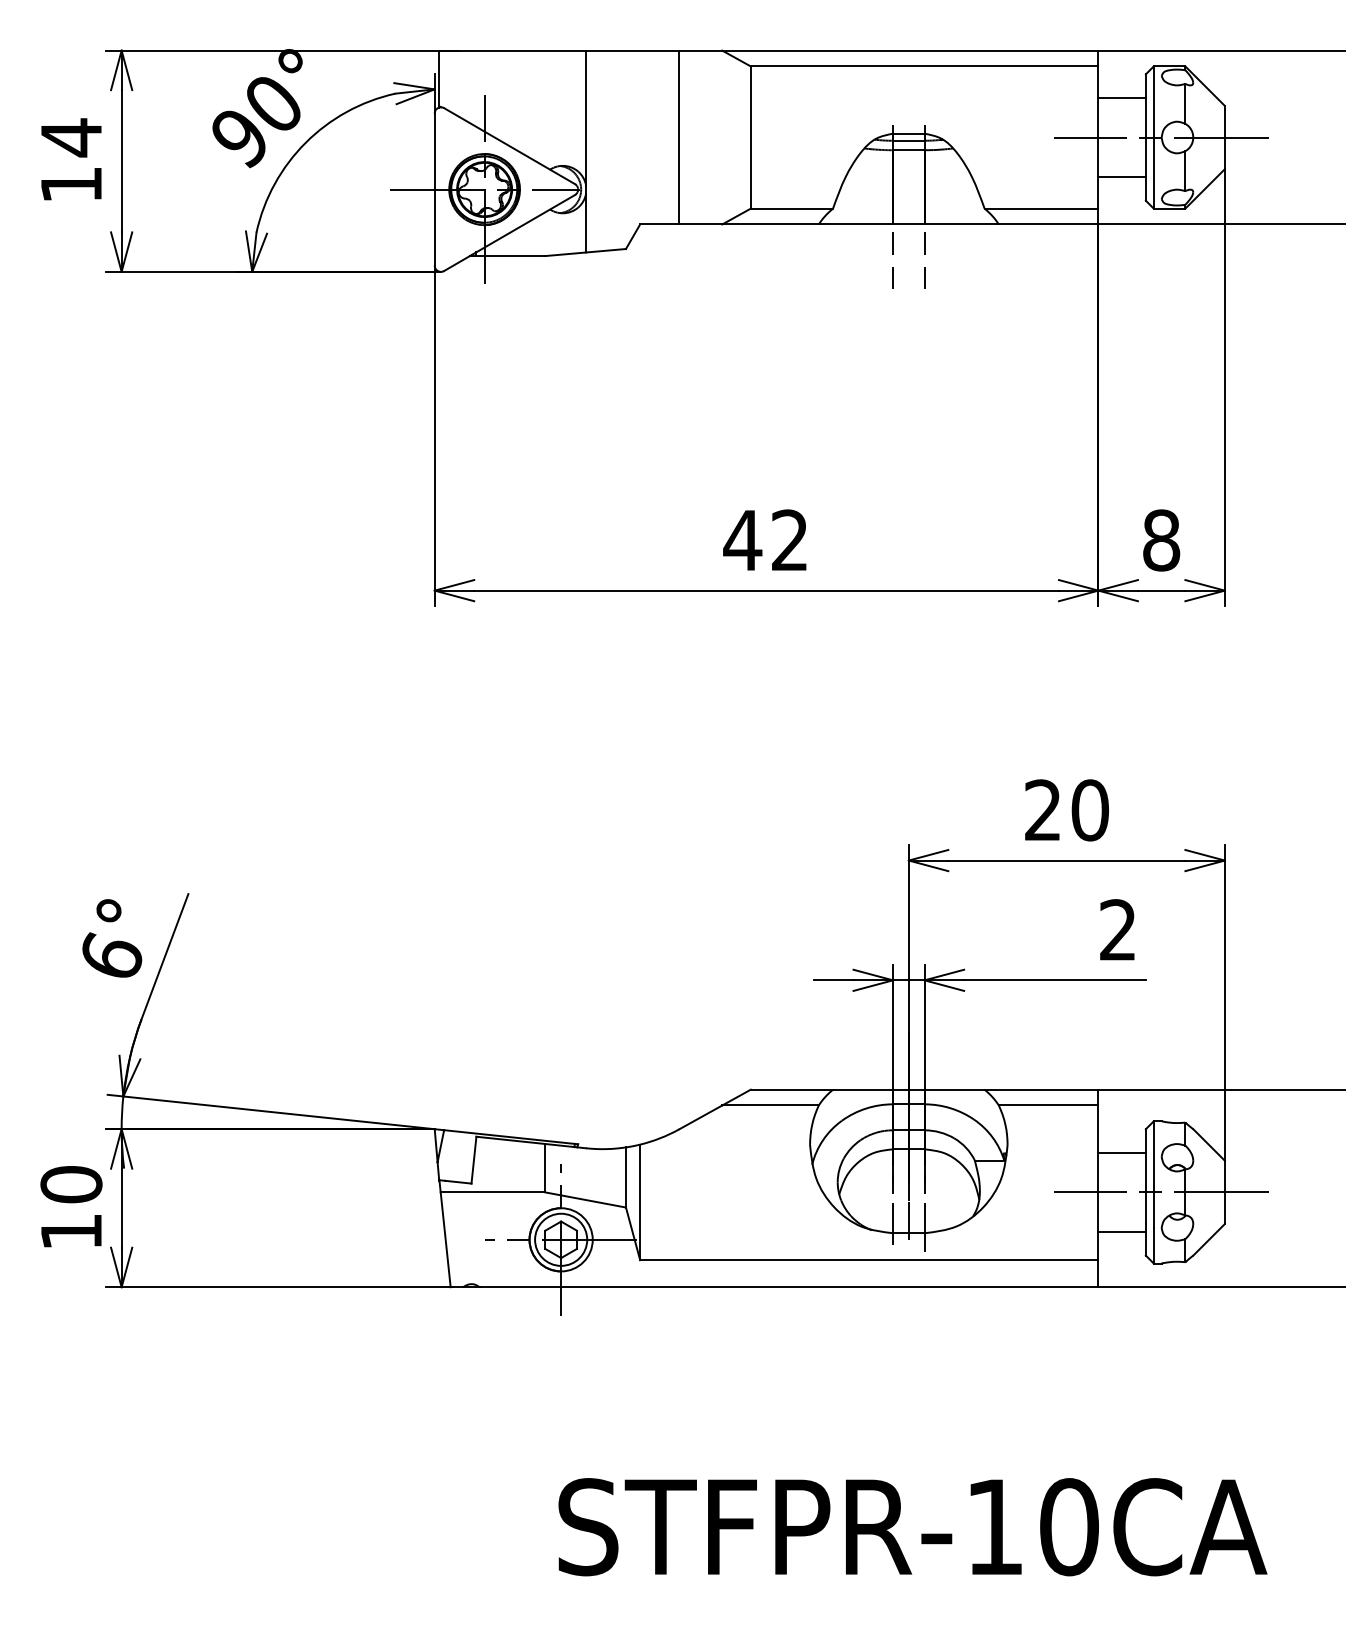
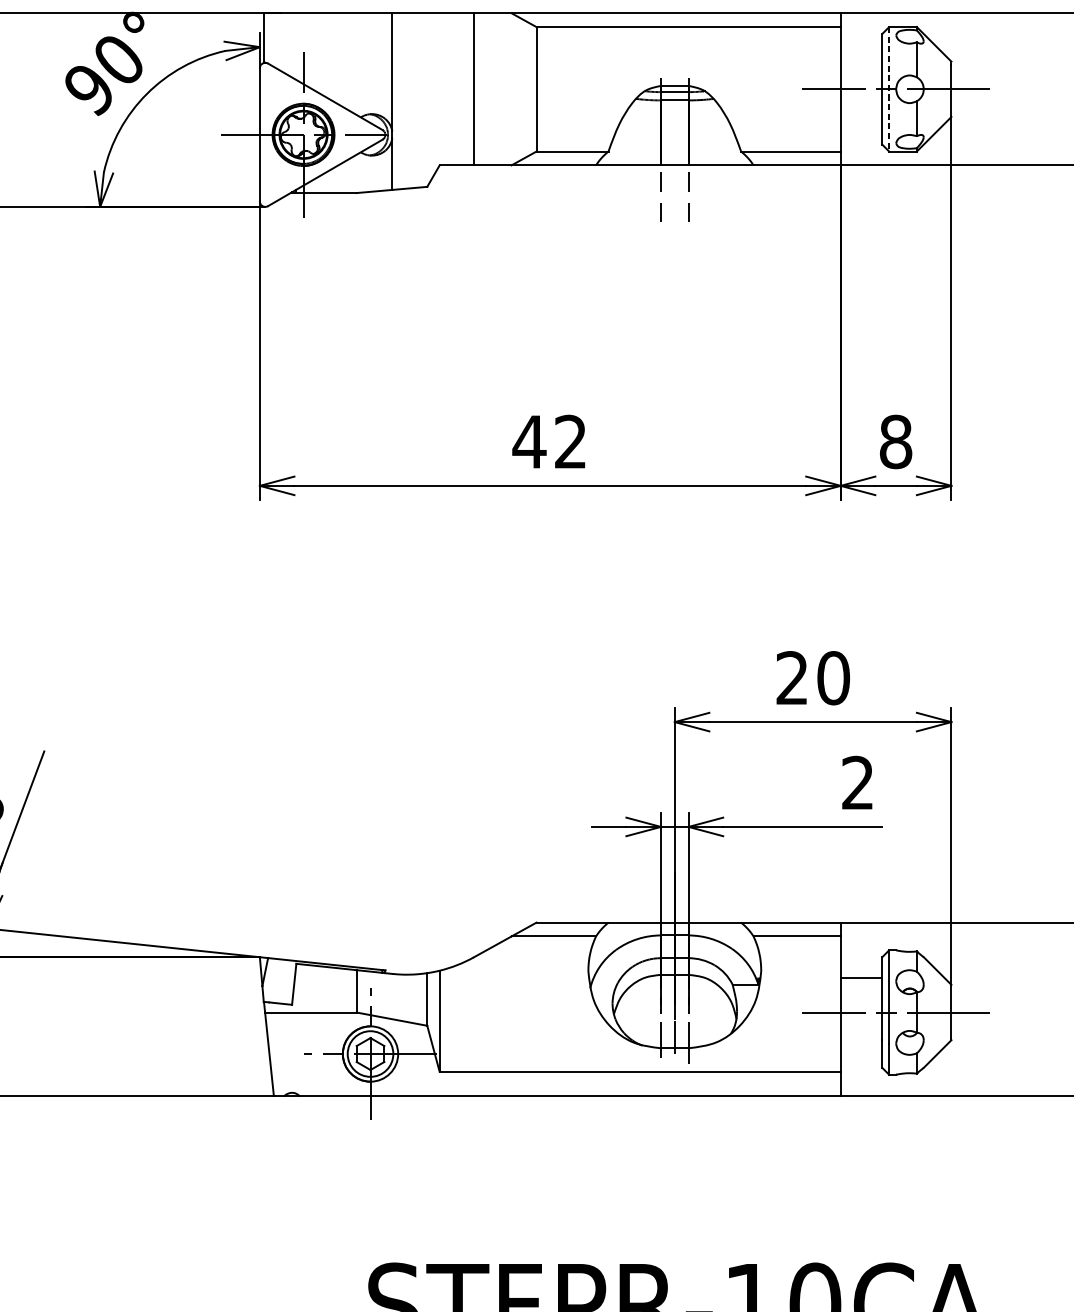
line: (1121, 98) -> (860, 55), removed
line: (1153, 138) -> (888, 90), solid -> dashed
line: (1121, 177) -> (860, 124), removed
line: (1121, 1231) -> (860, 1046), removed

